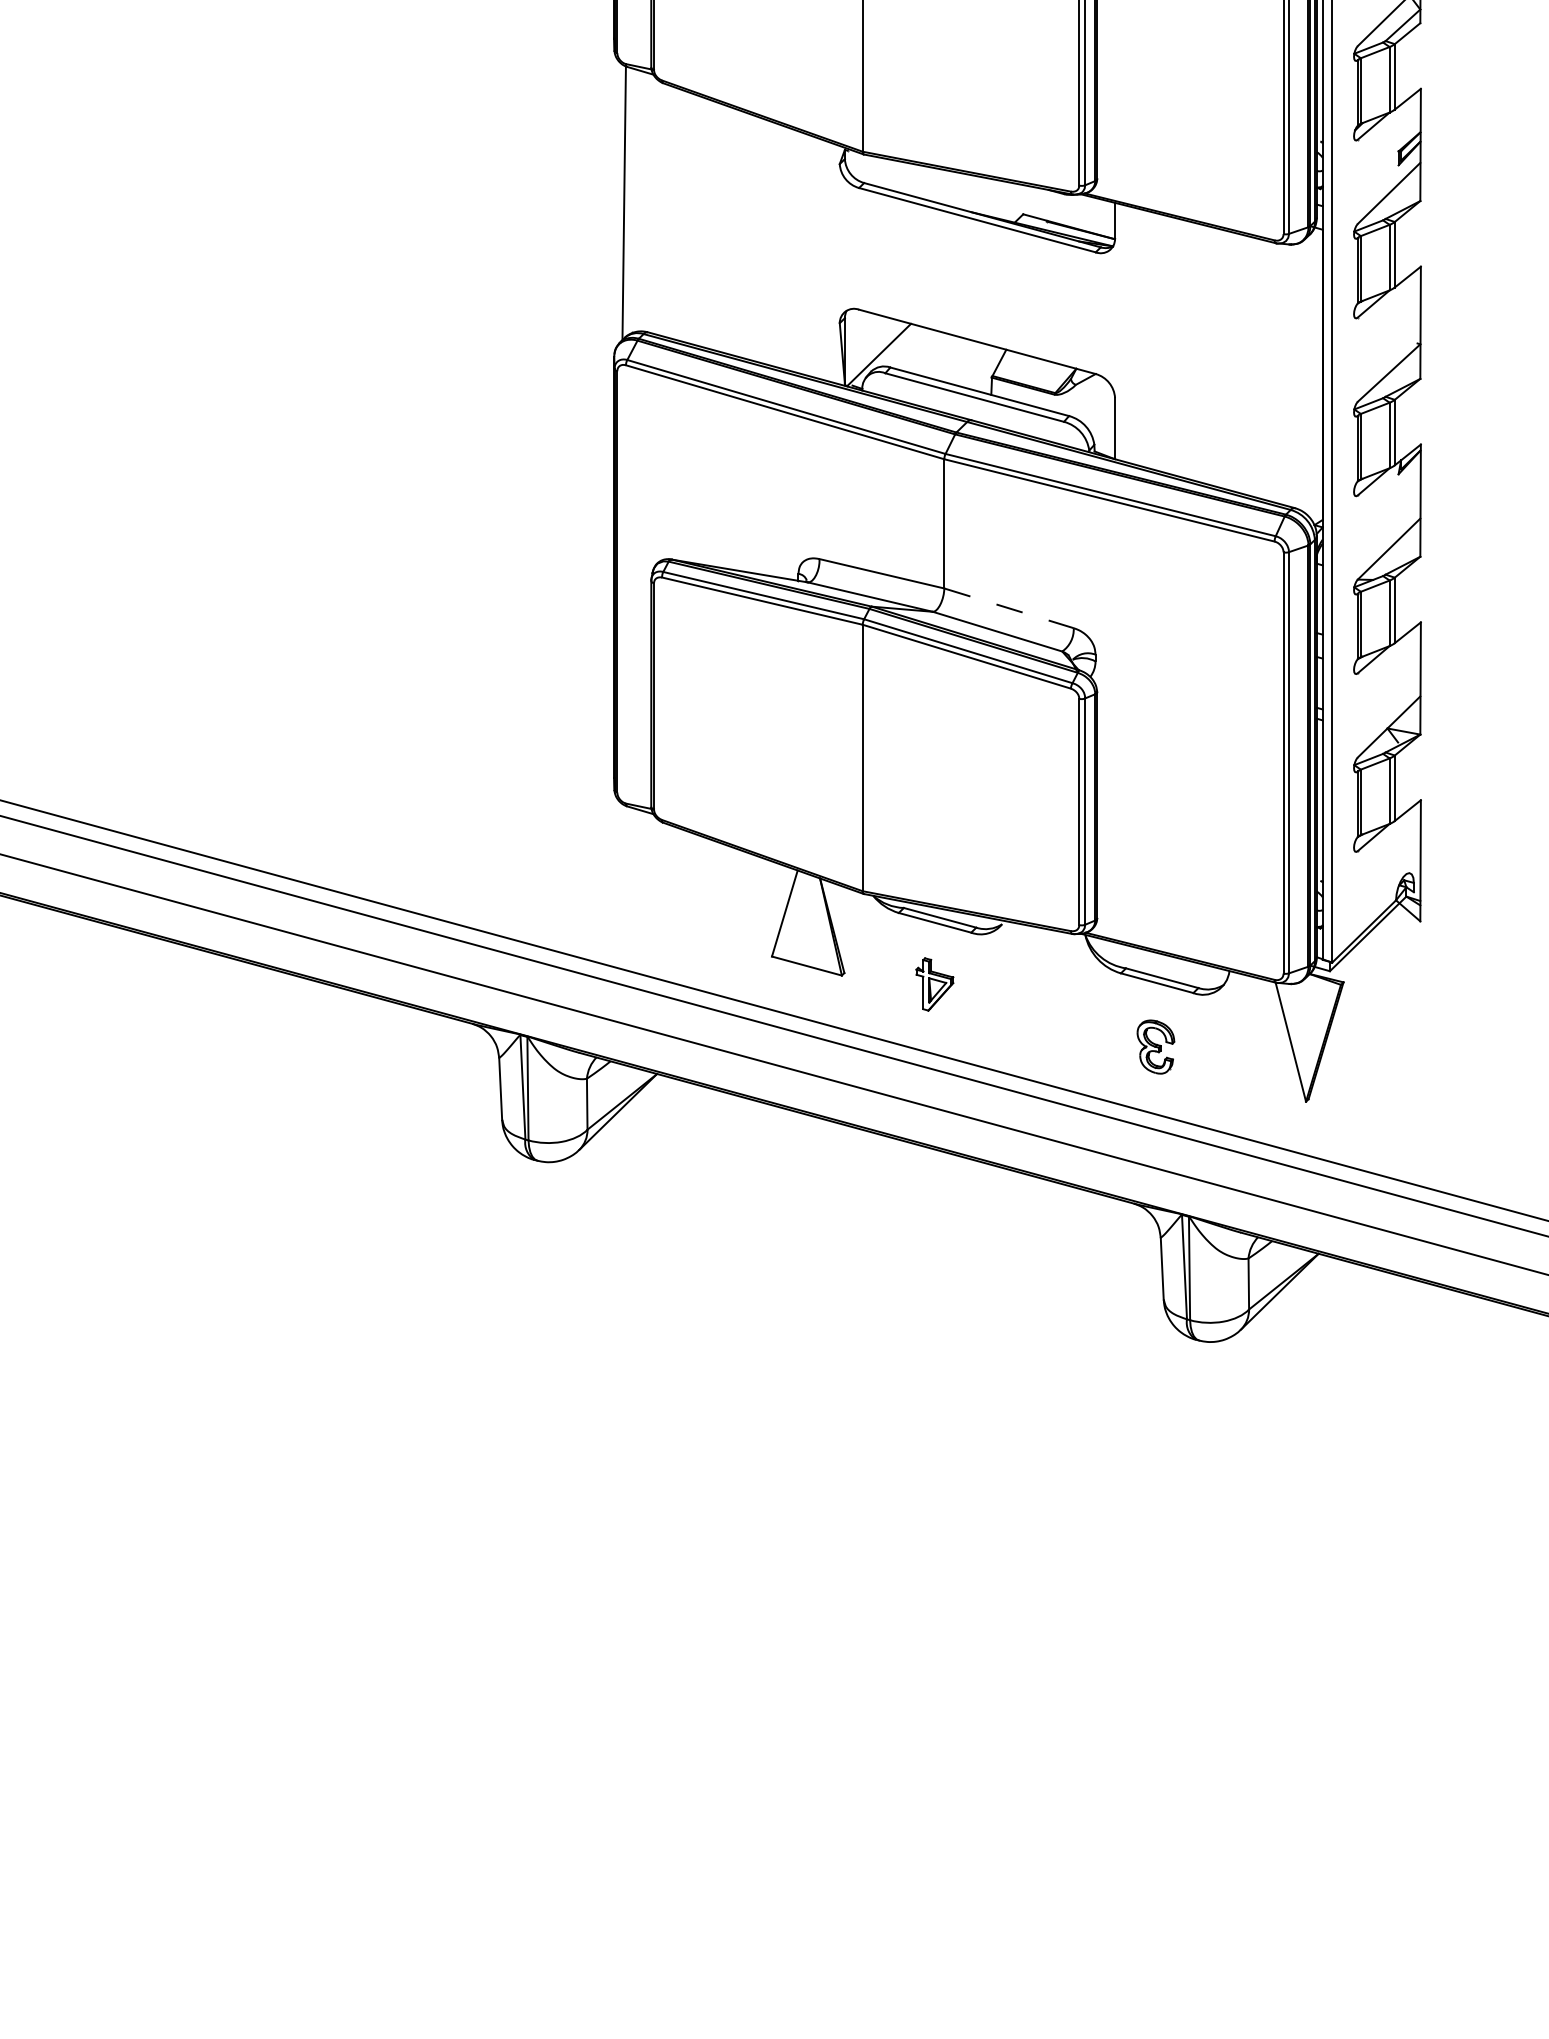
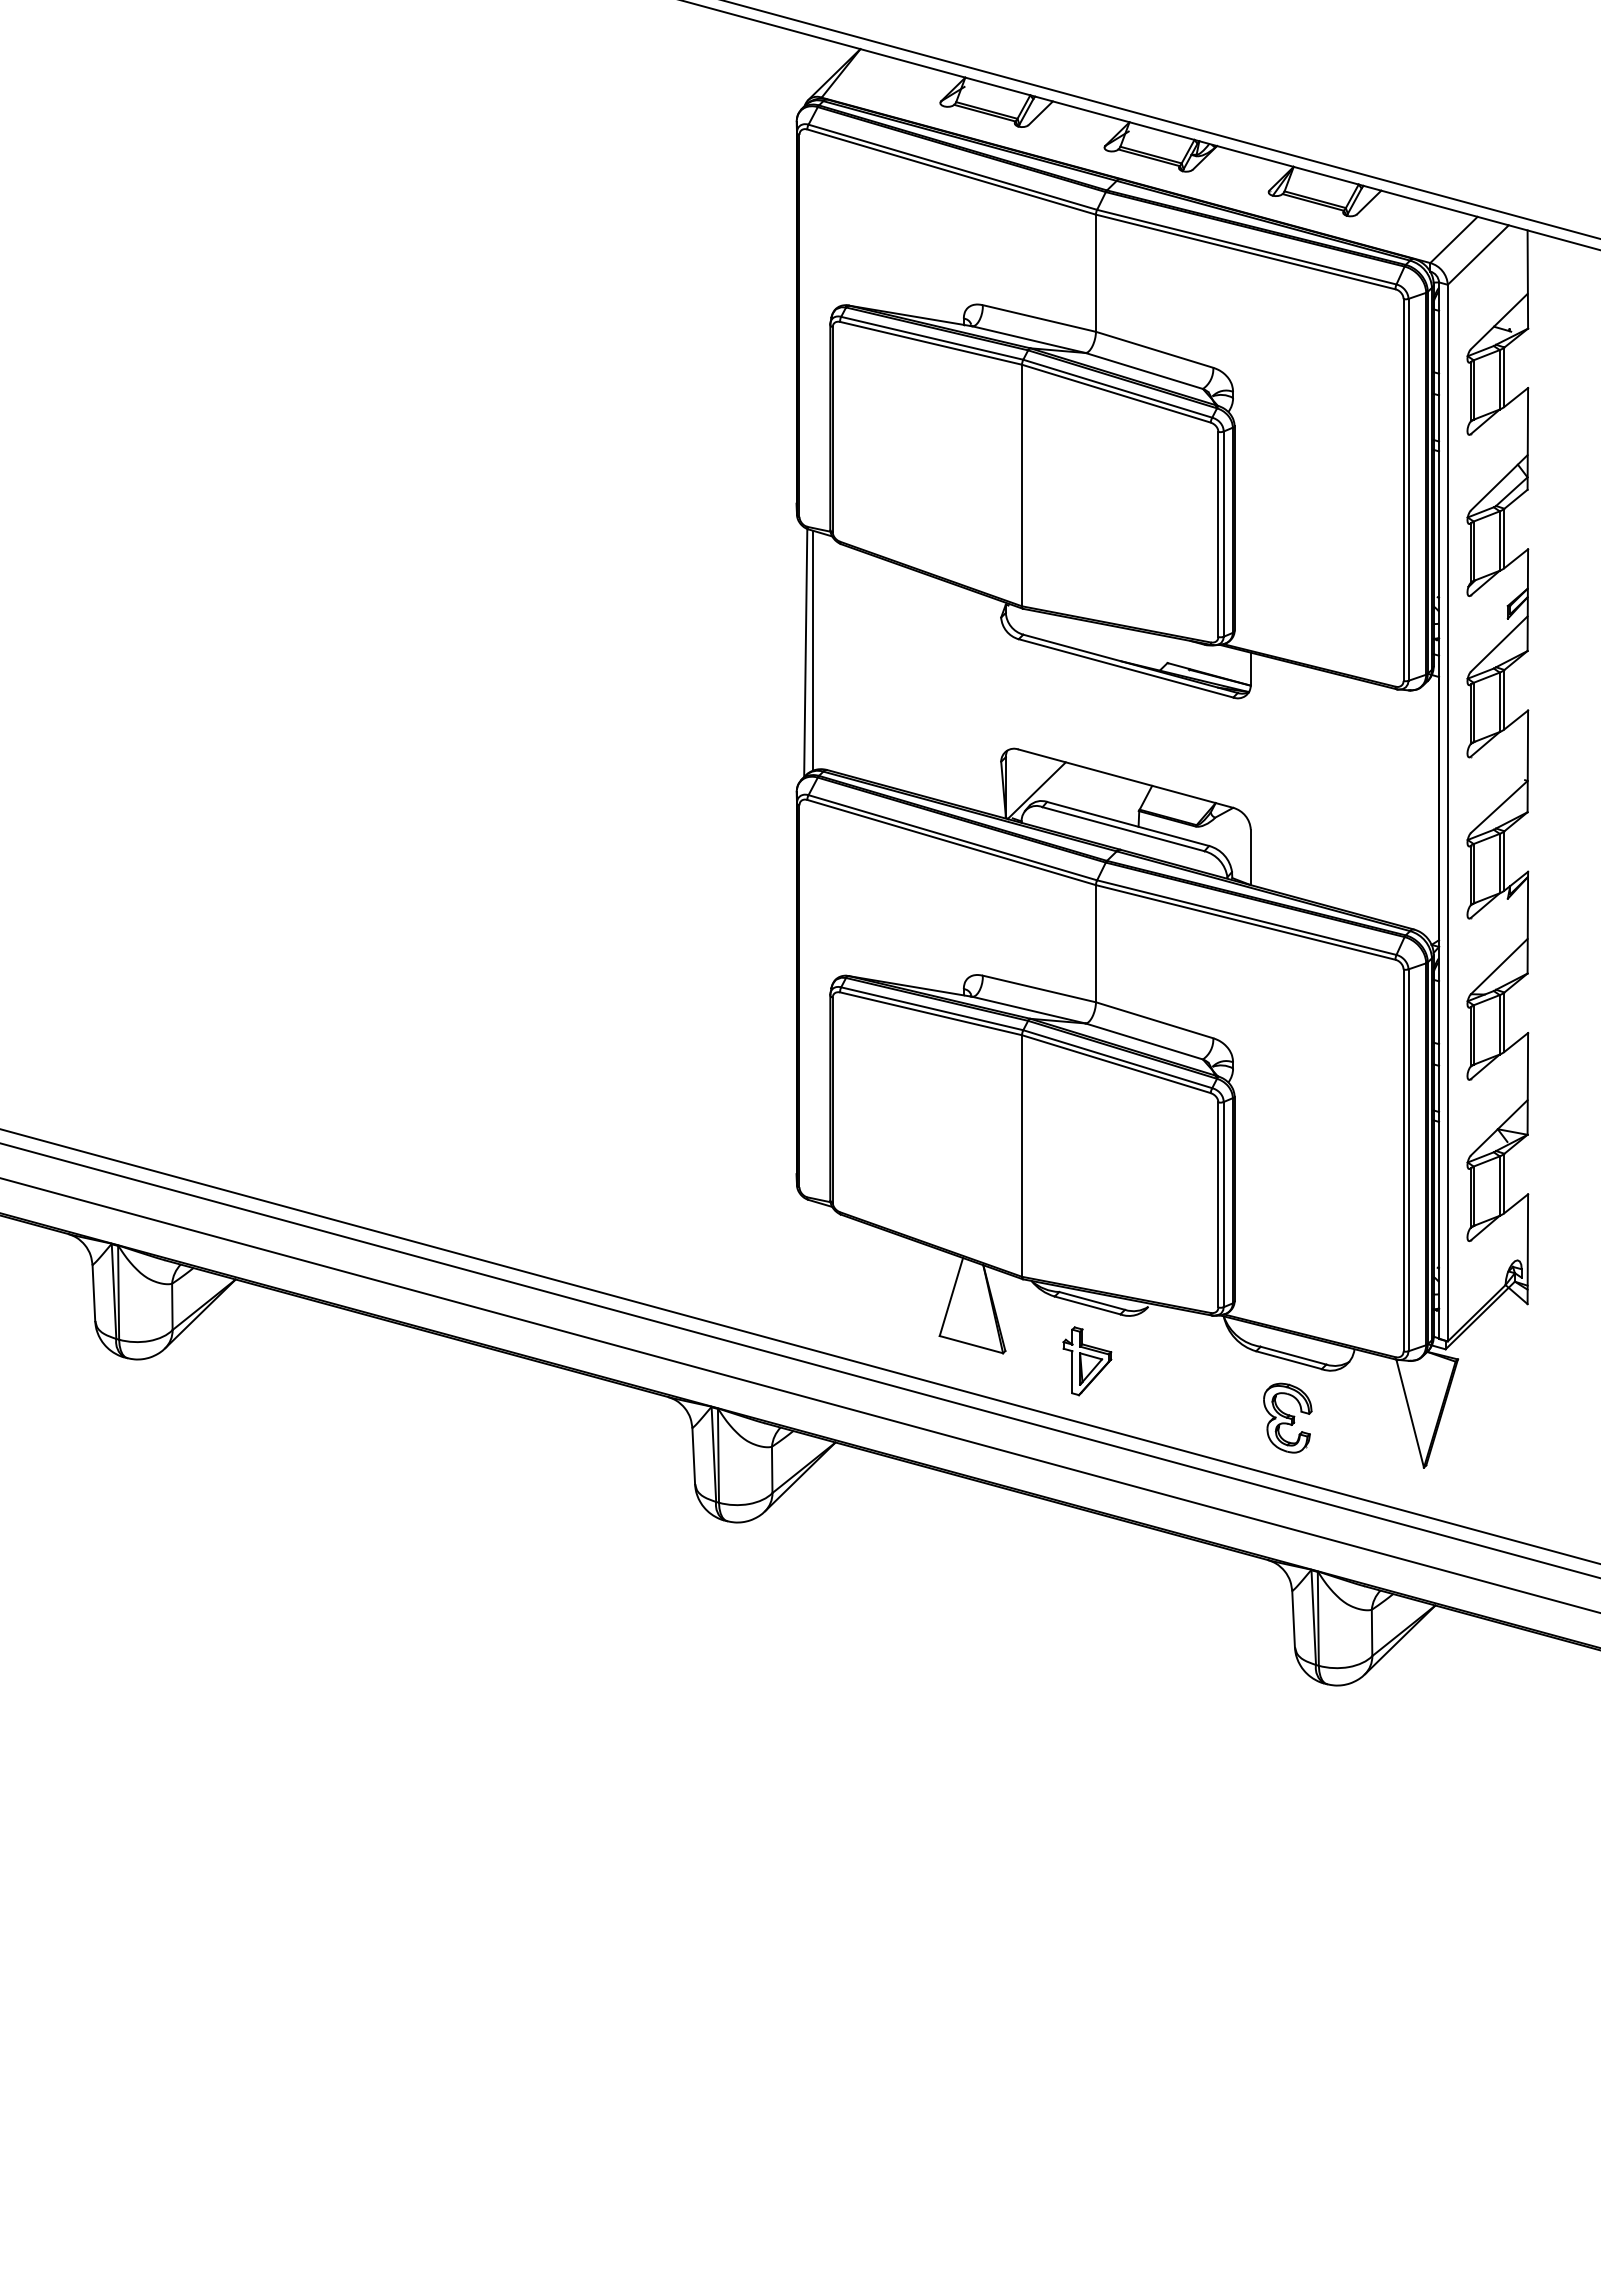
line: (631, 200) -> (812, 650), added
line: (1009, 608) -> (1155, 1020), dashed -> solid
part: (934, 984) -> (1087, 1361), size x1.43
part: (1155, 1046) -> (1287, 1417), size x1.43

